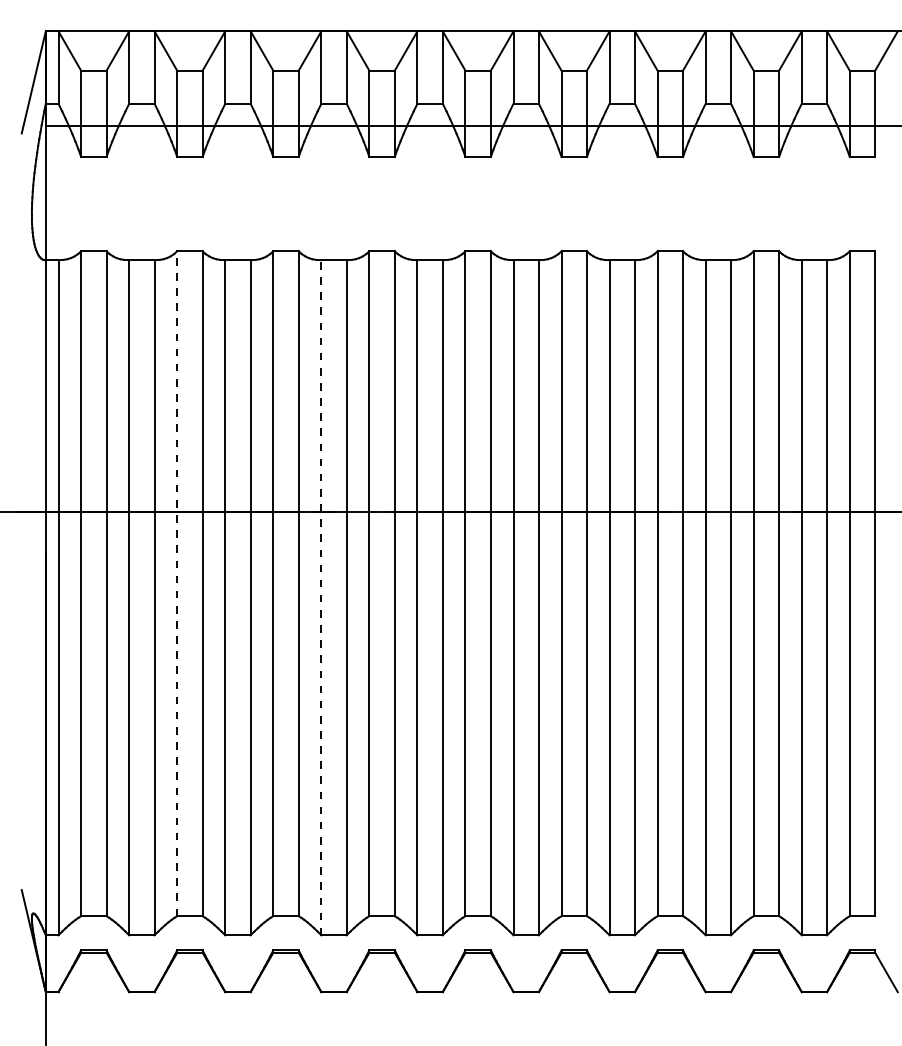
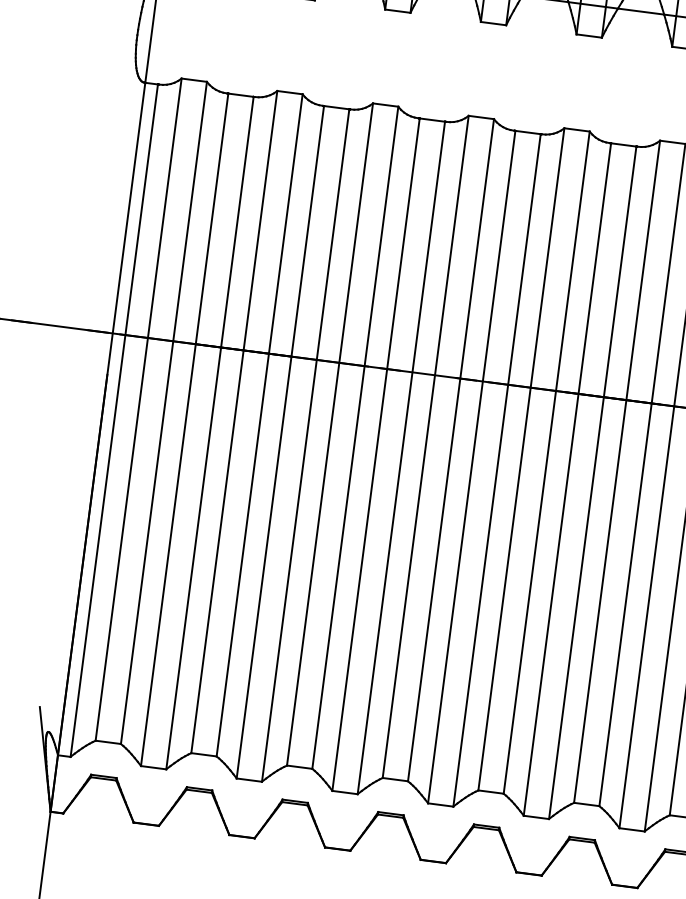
line: (177, 583) -> (234, 421), dashed -> solid
line: (321, 597) -> (376, 454), dashed -> solid

